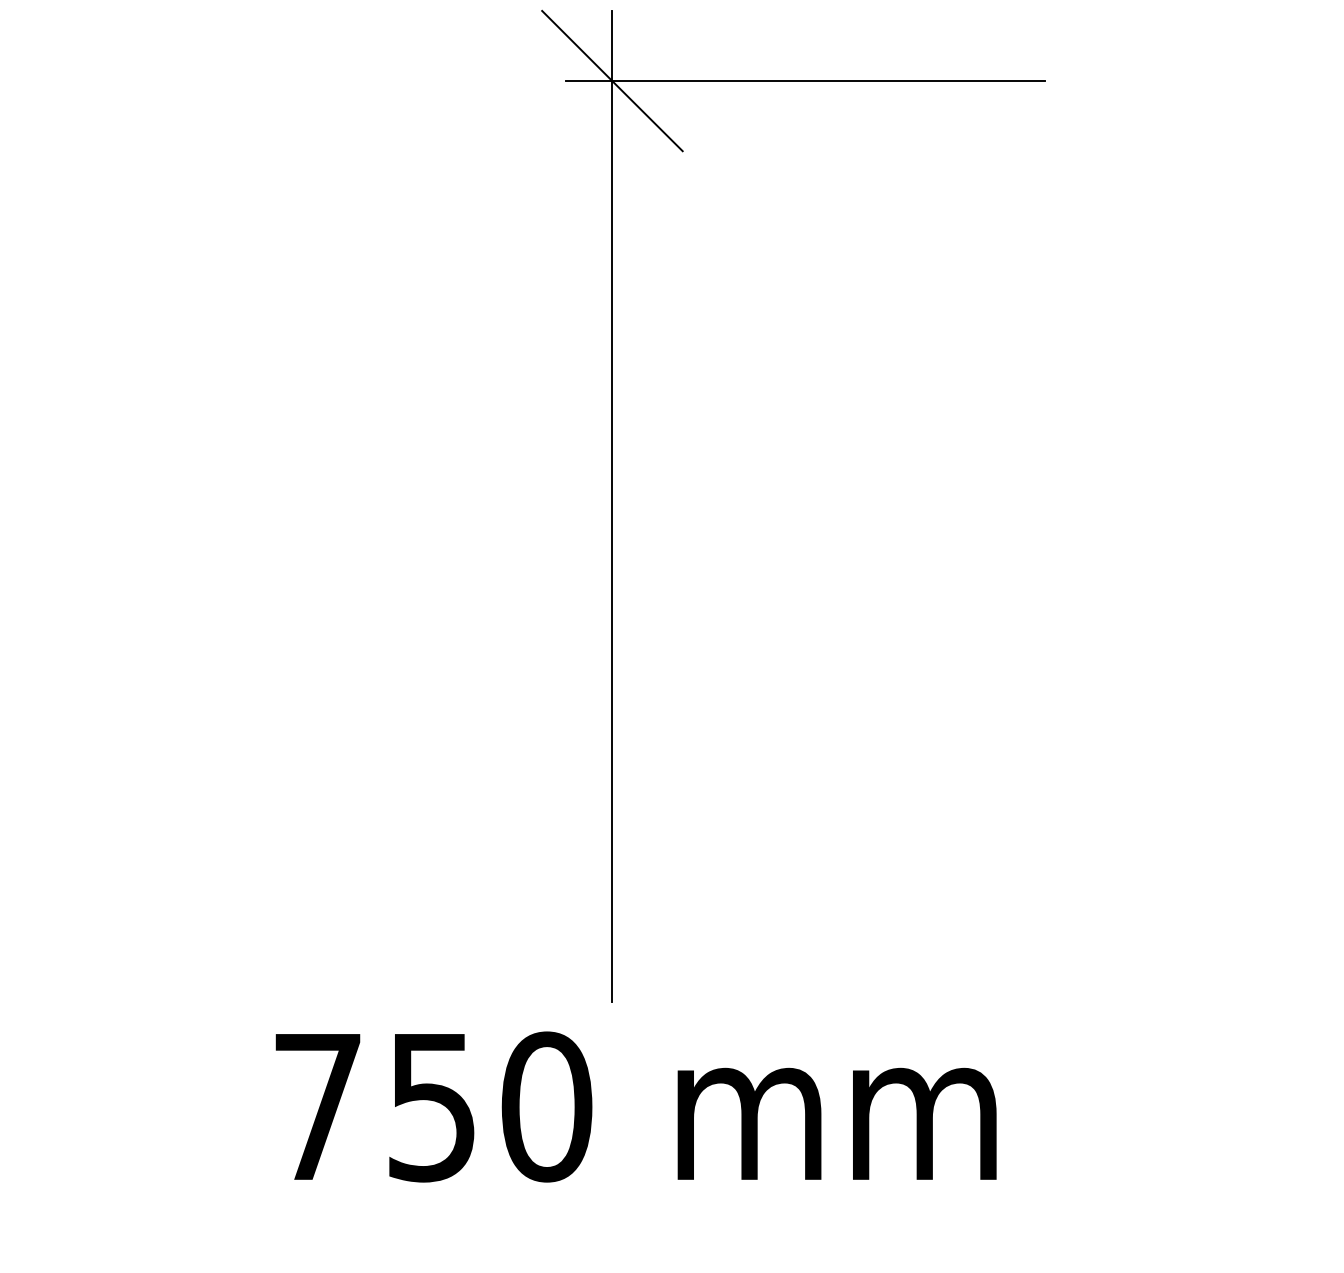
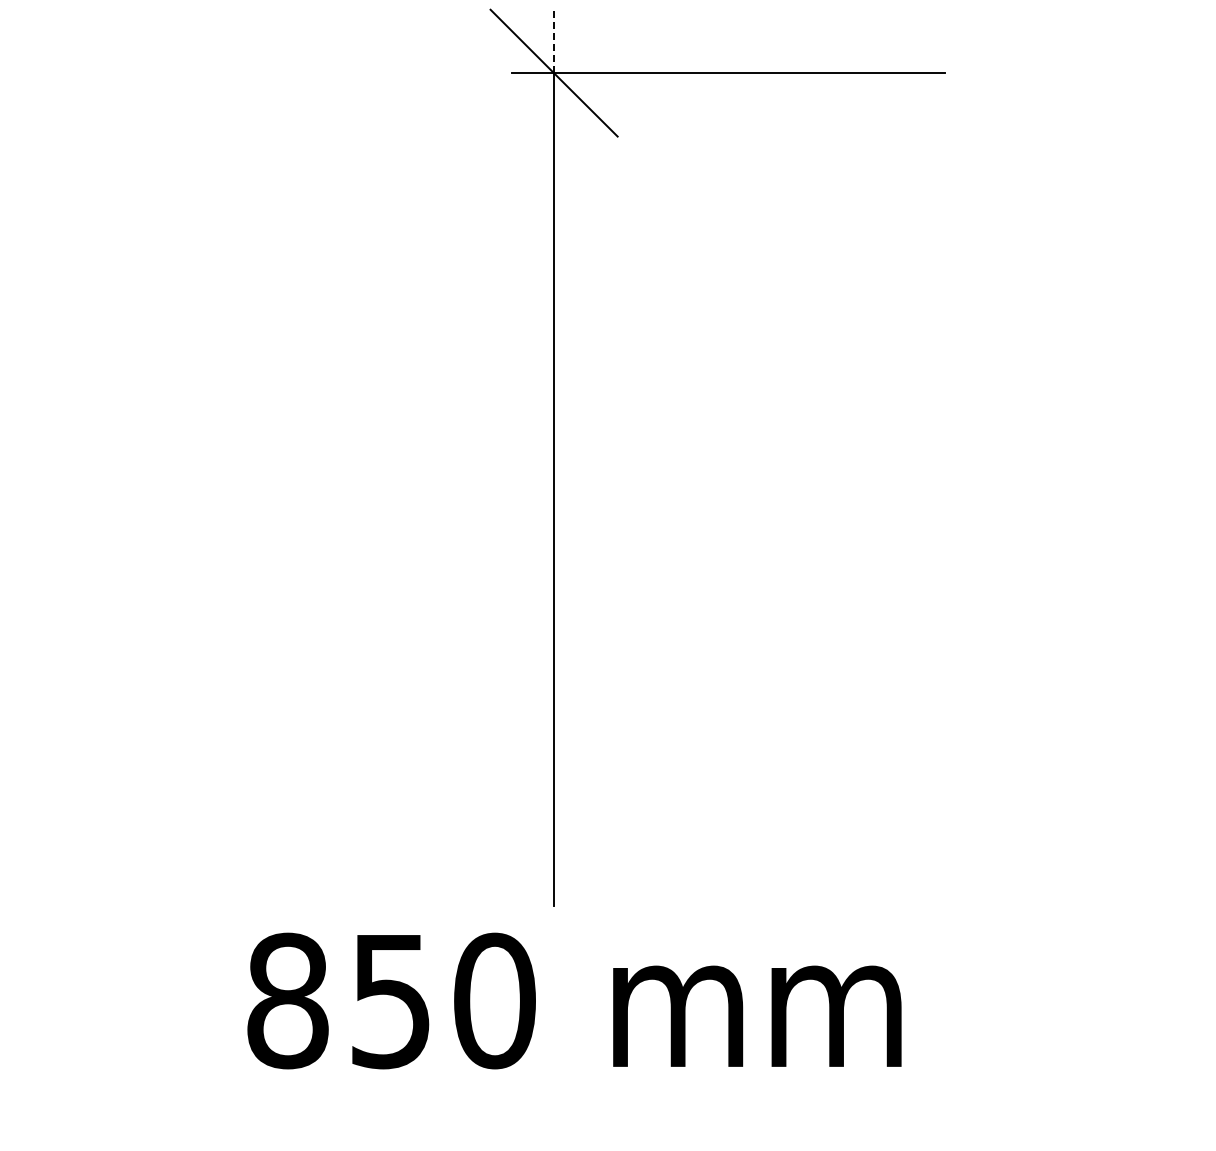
line: (612, 46) -> (554, 41), solid -> dashed
text: (317, 1106) -> (287, 1000), 750 -> 850

